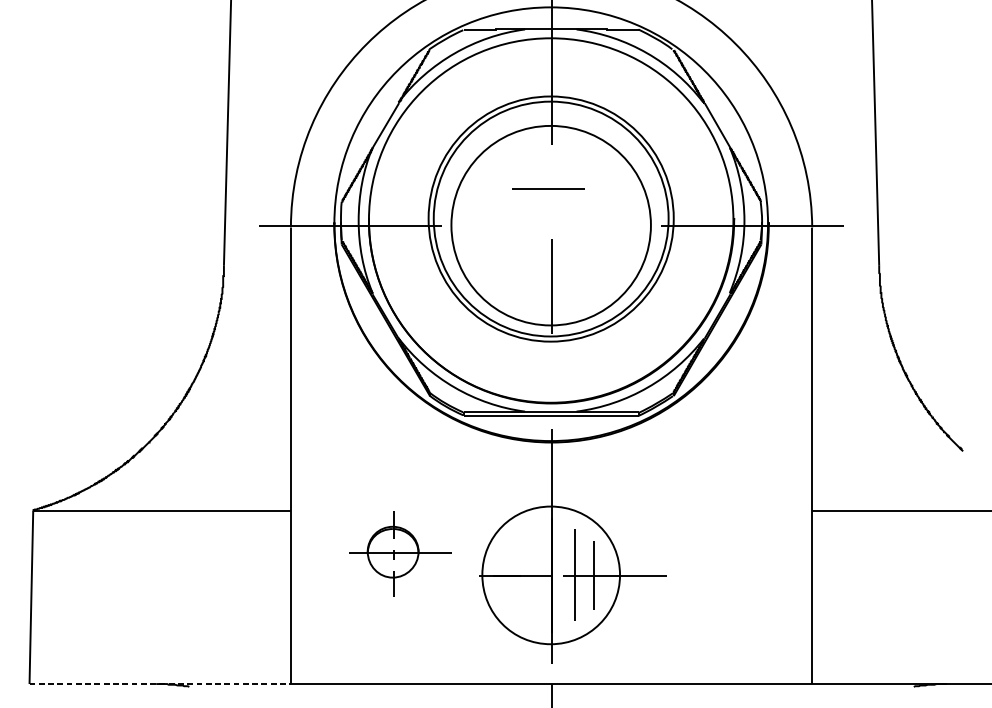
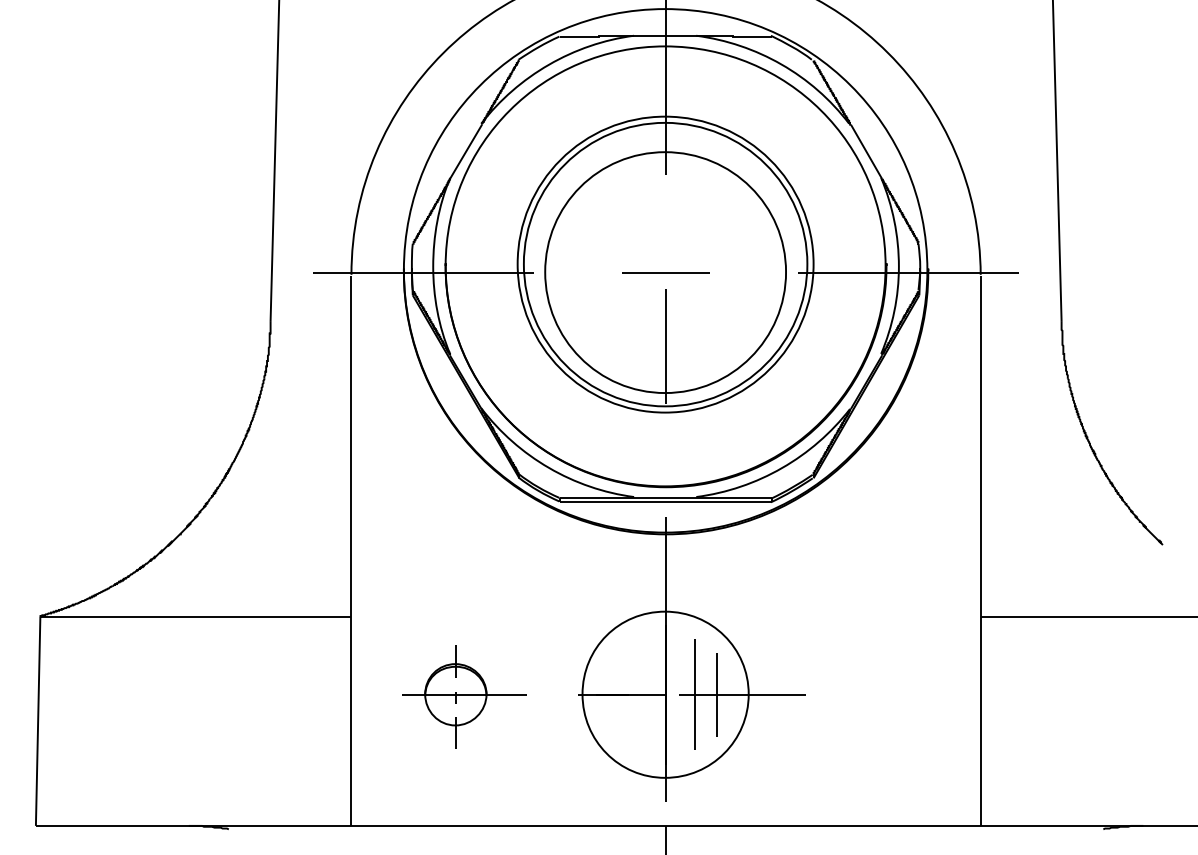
line: (548, 188) -> (665, 272), moved
part: (400, 553) -> (464, 696), moved
line: (160, 683) -> (193, 825), dashed -> solid

